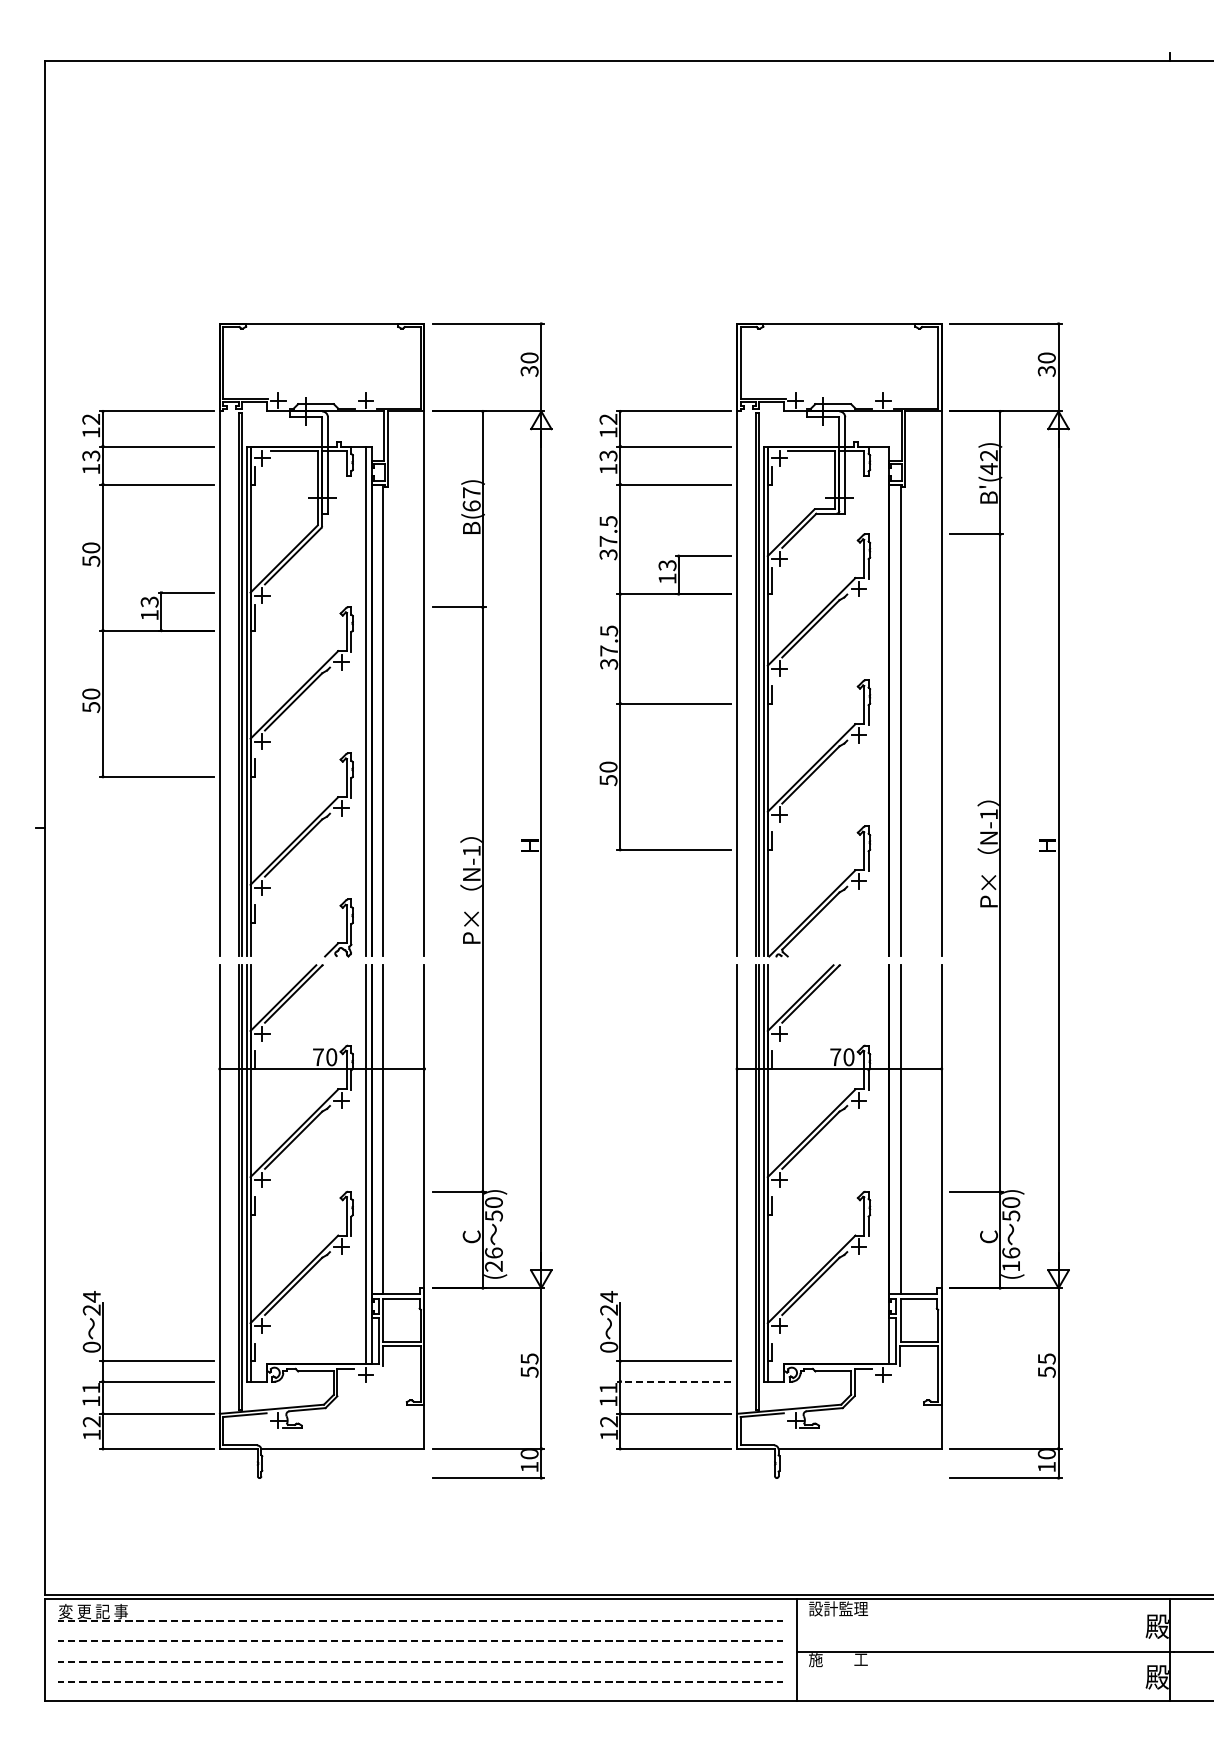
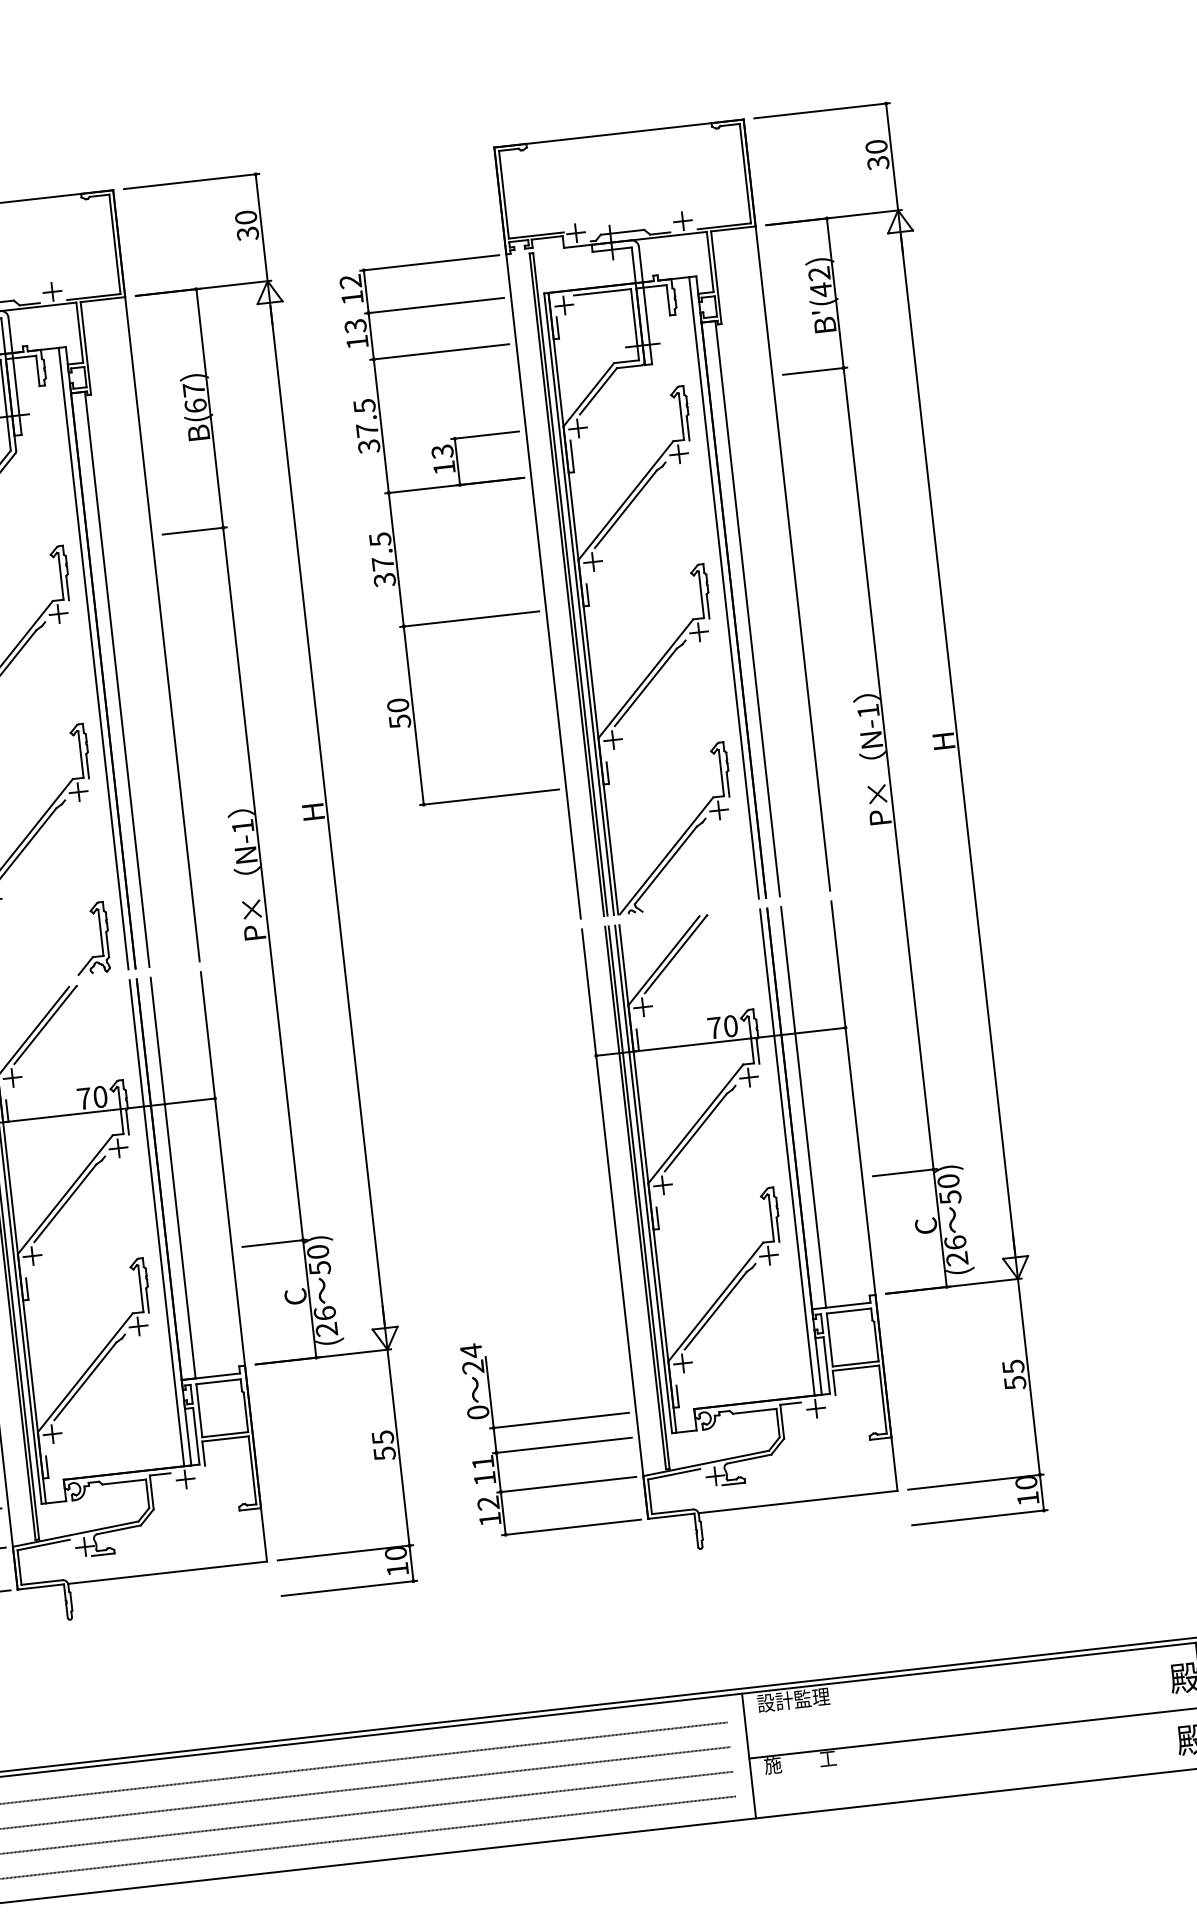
line: (883, 701) -> (724, 587), added
line: (883, 1164) -> (787, 1152), added
text: (1010, 1266) -> (956, 1259), (16 -> (26
line: (674, 1381) -> (562, 1445), dashed -> solid

